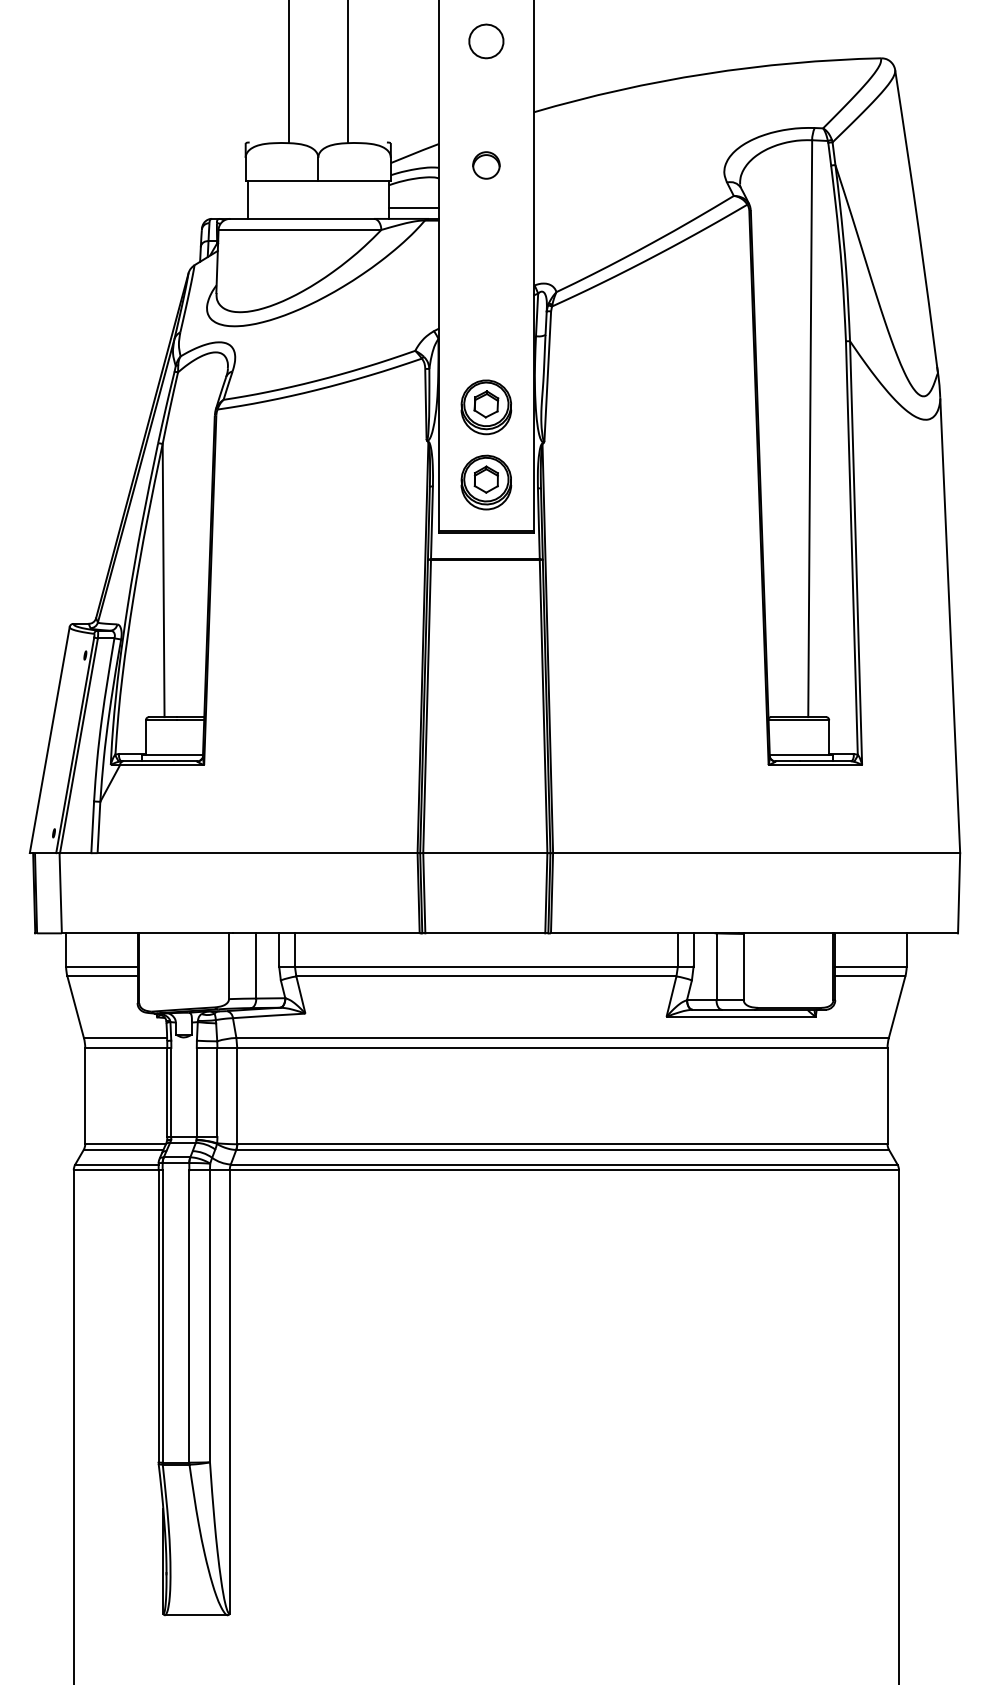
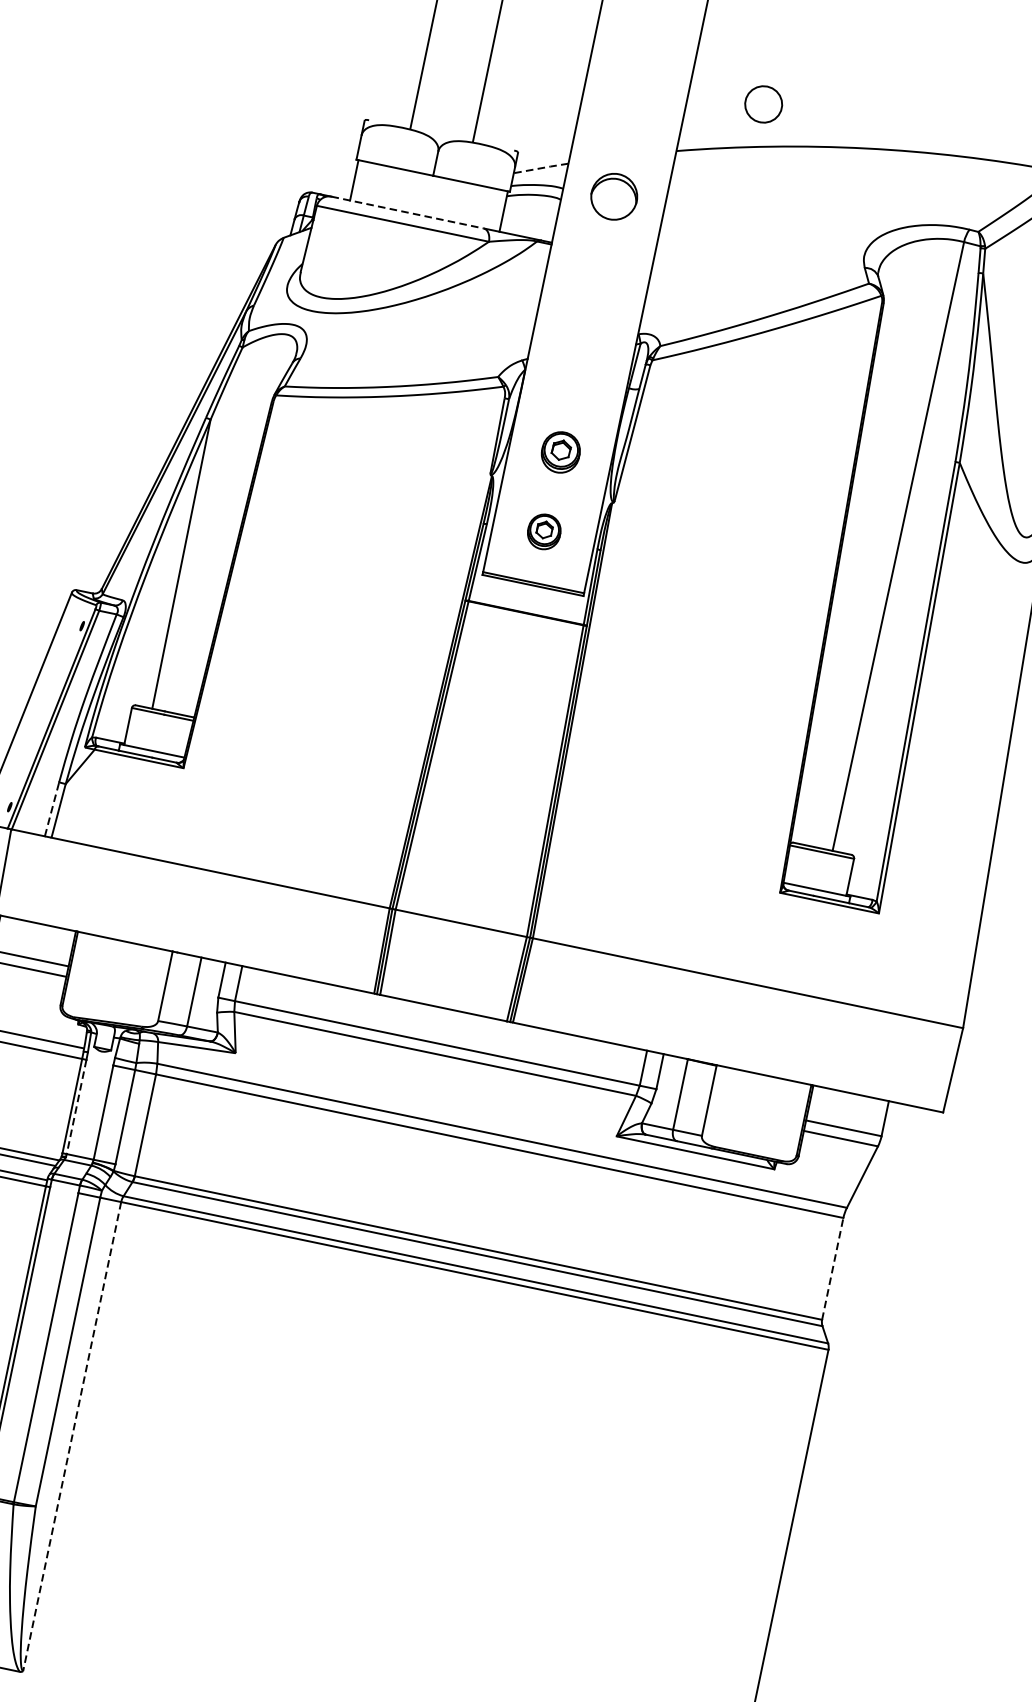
part: (486, 41) -> (763, 104), moved
line: (414, 153) -> (540, 168), solid -> dashed
part: (486, 165) -> (614, 196), size x1.6
line: (413, 207) -> (527, 225), removed
line: (302, 218) -> (408, 212), solid -> dashed
part: (486, 407) -> (560, 452), size x0.7
part: (486, 482) -> (544, 531), size x0.6
line: (92, 827) -> (51, 809), solid -> dashed
line: (171, 1092) -> (76, 1107), solid -> dashed
line: (887, 1095) -> (832, 1268), solid -> dashed
line: (229, 1392) -> (71, 1436), solid -> dashed

